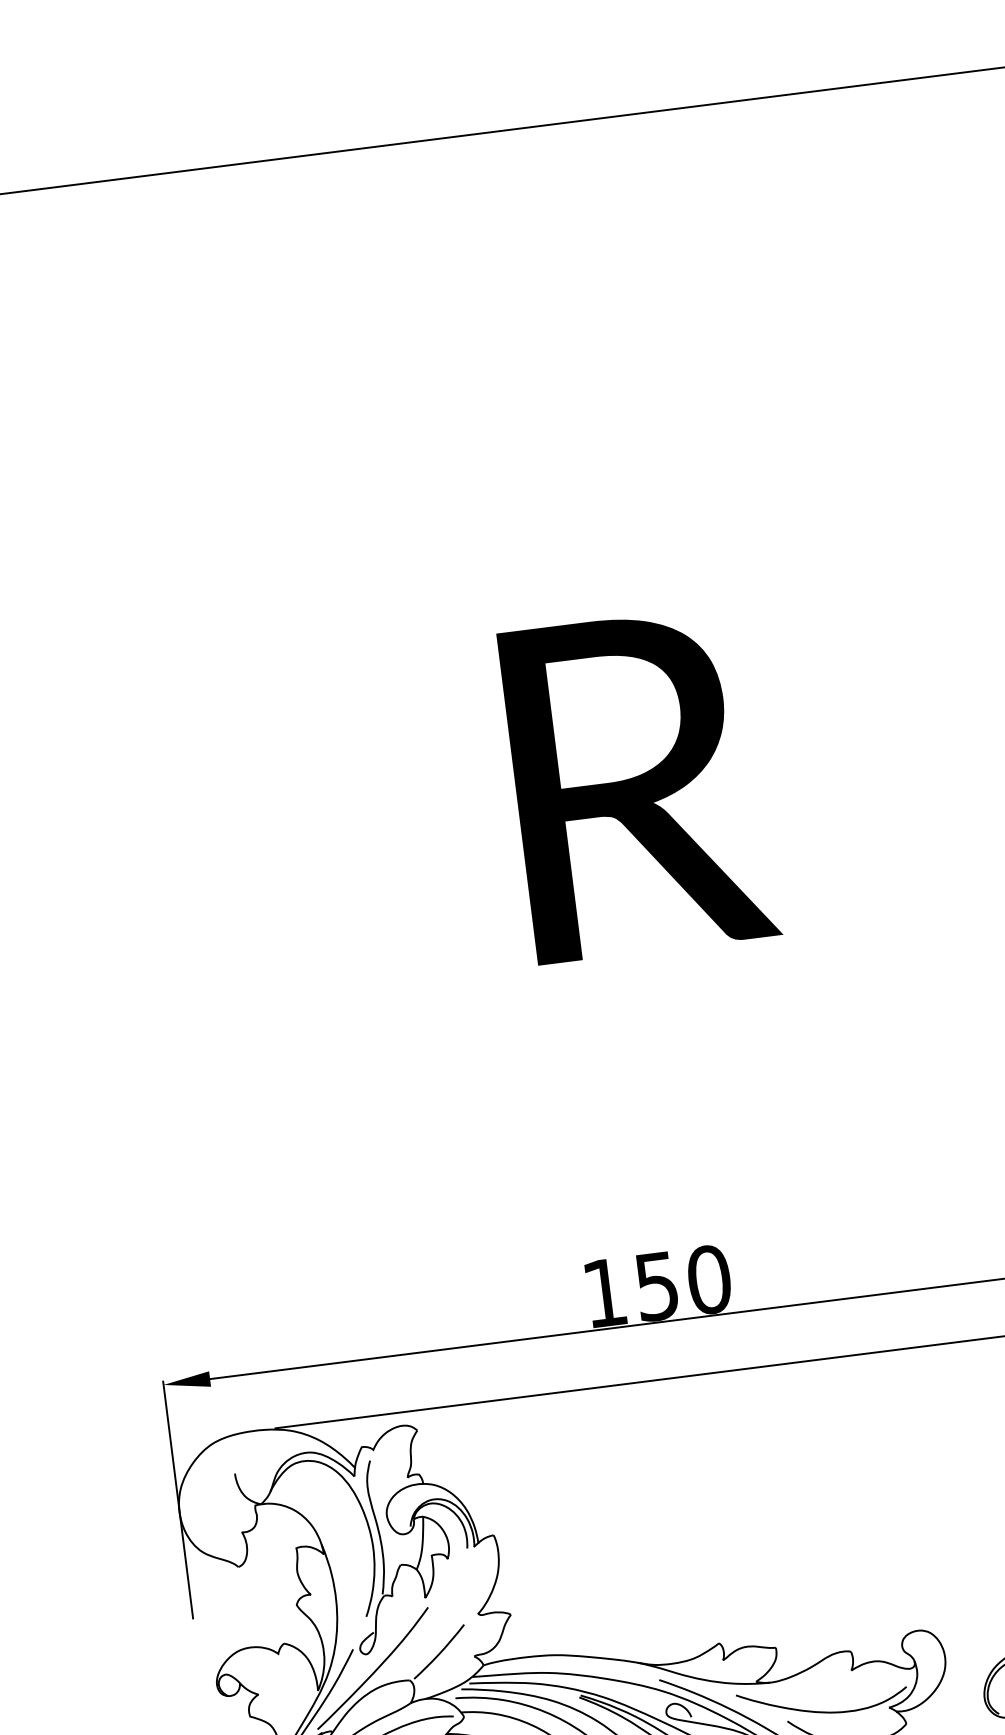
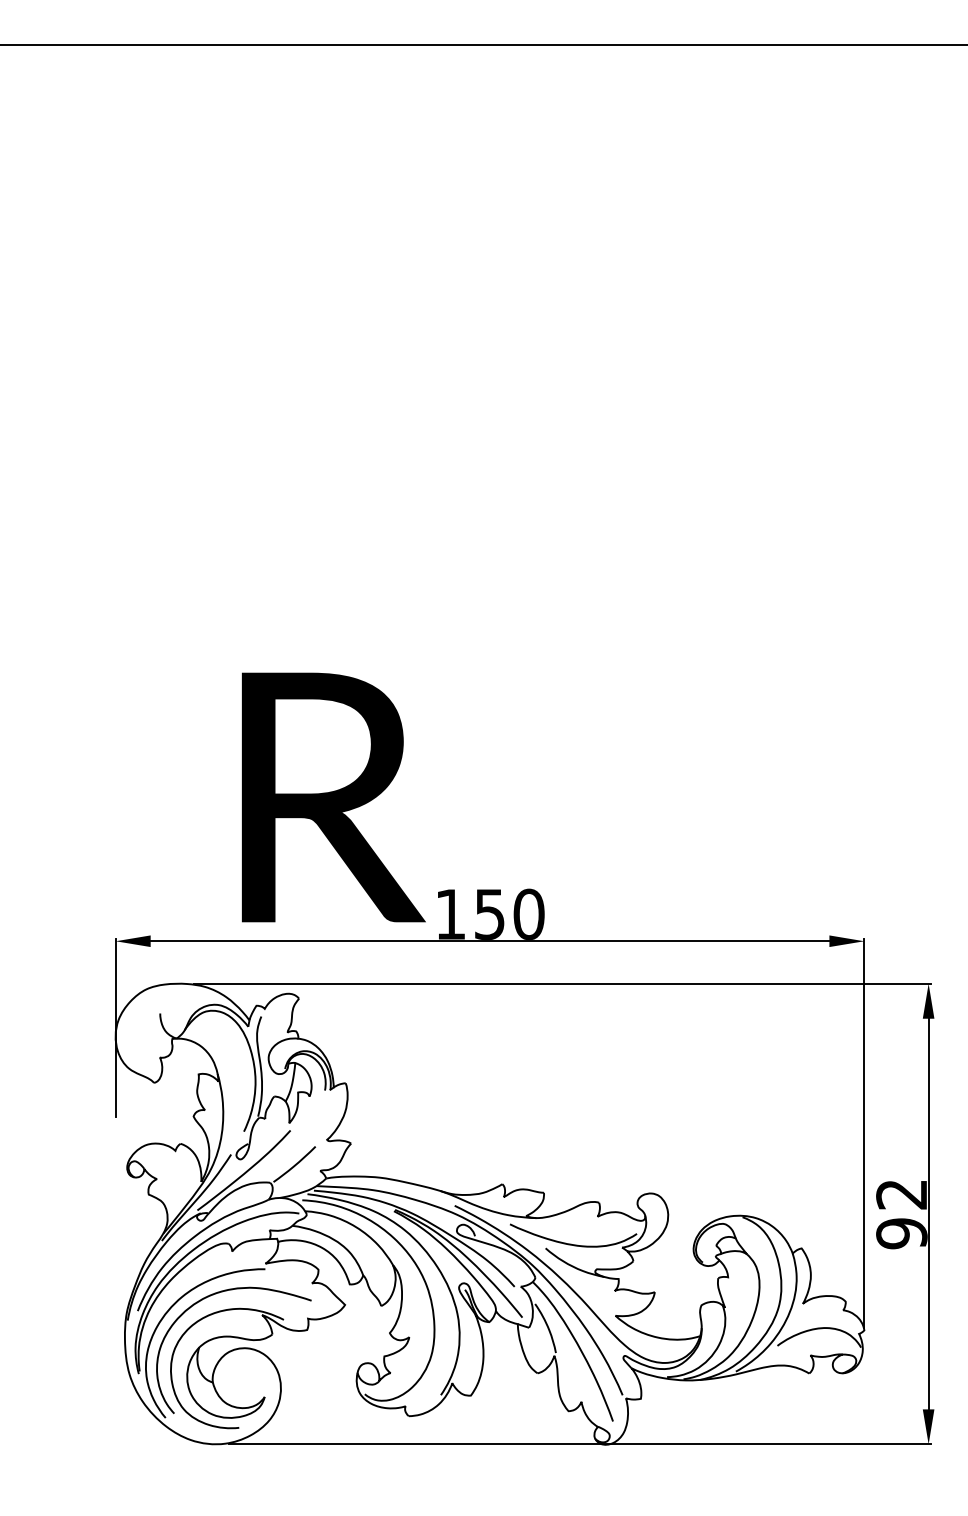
text: (639, 784) -> (333, 797), moved

